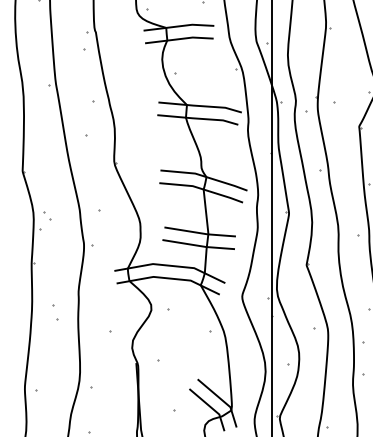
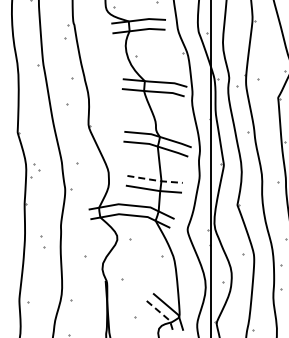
line: (200, 233) -> (155, 180), solid -> dashed
line: (211, 407) -> (163, 315), solid -> dashed

